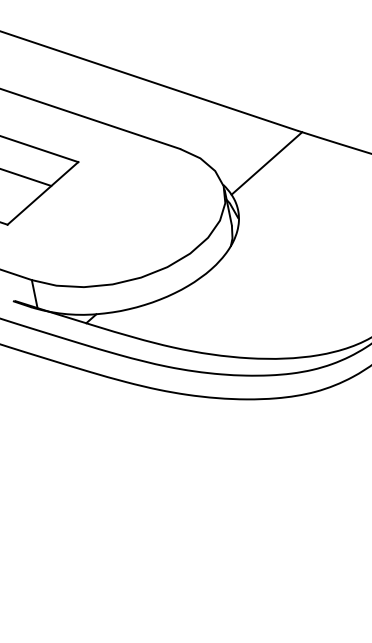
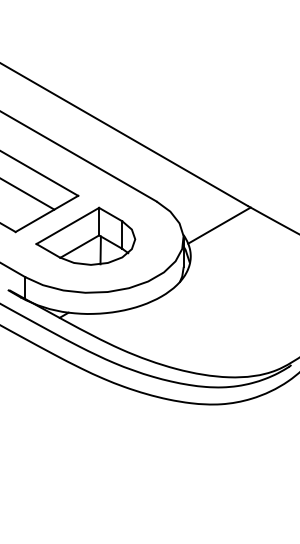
part: (97, 211) -> (85, 235), added

